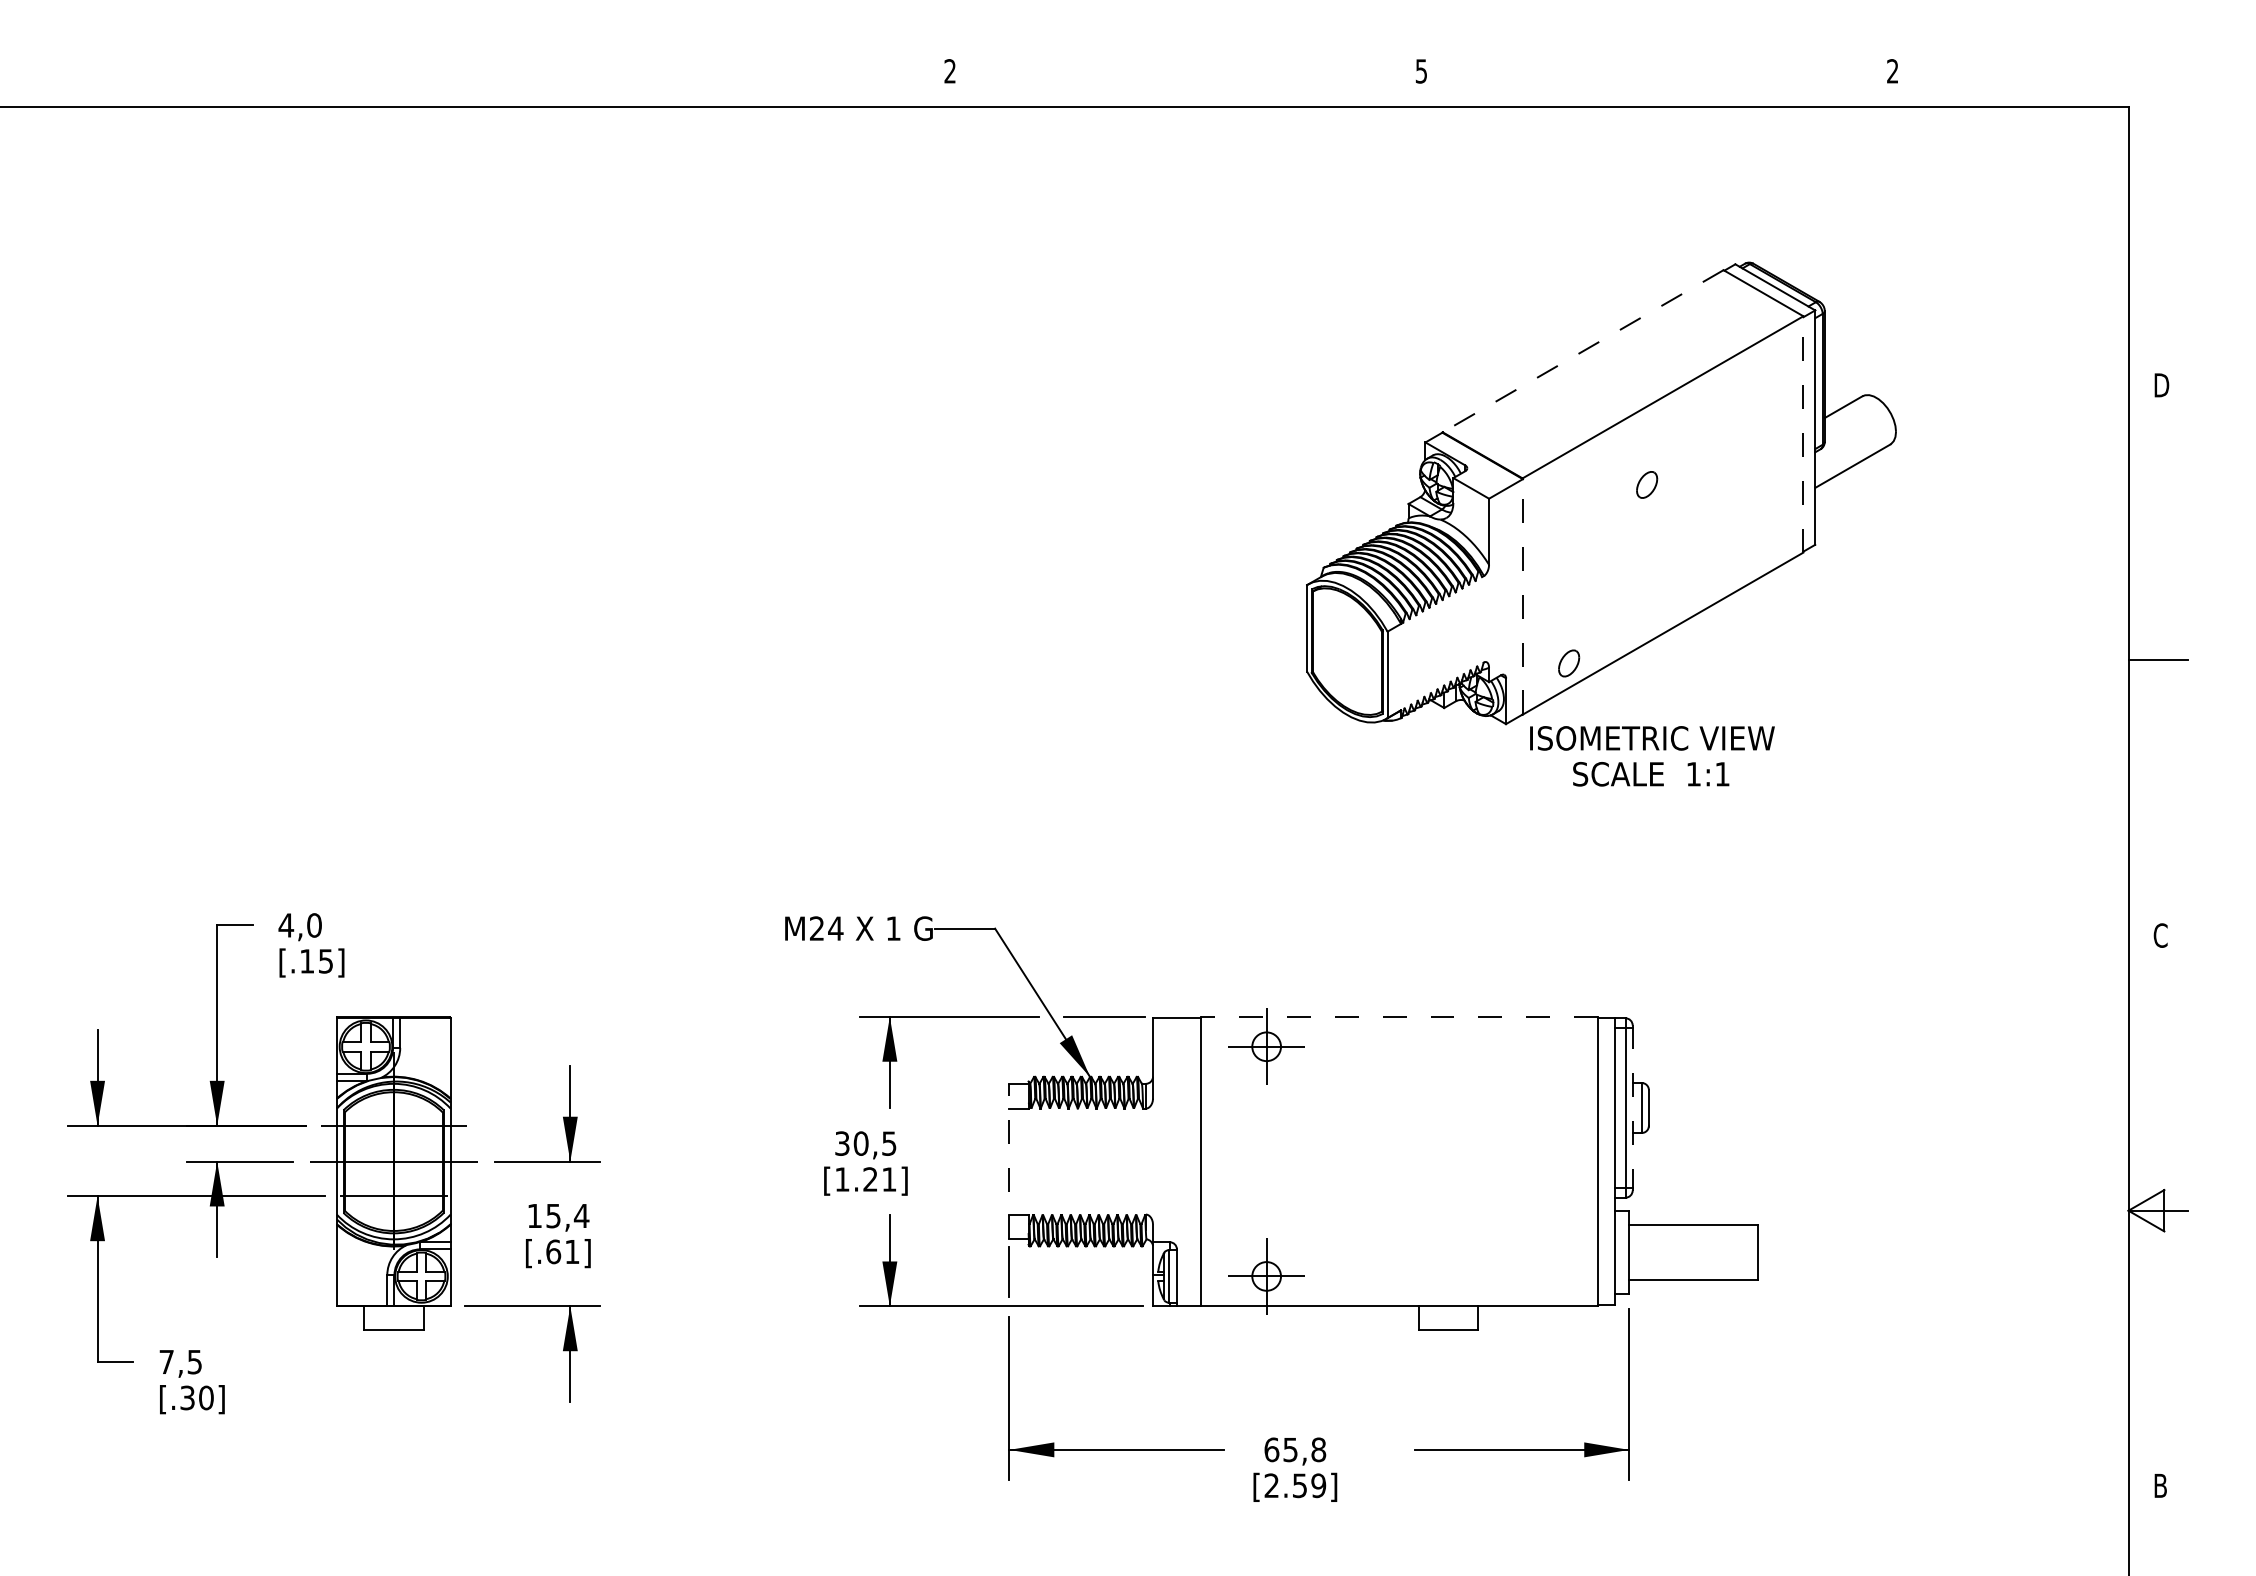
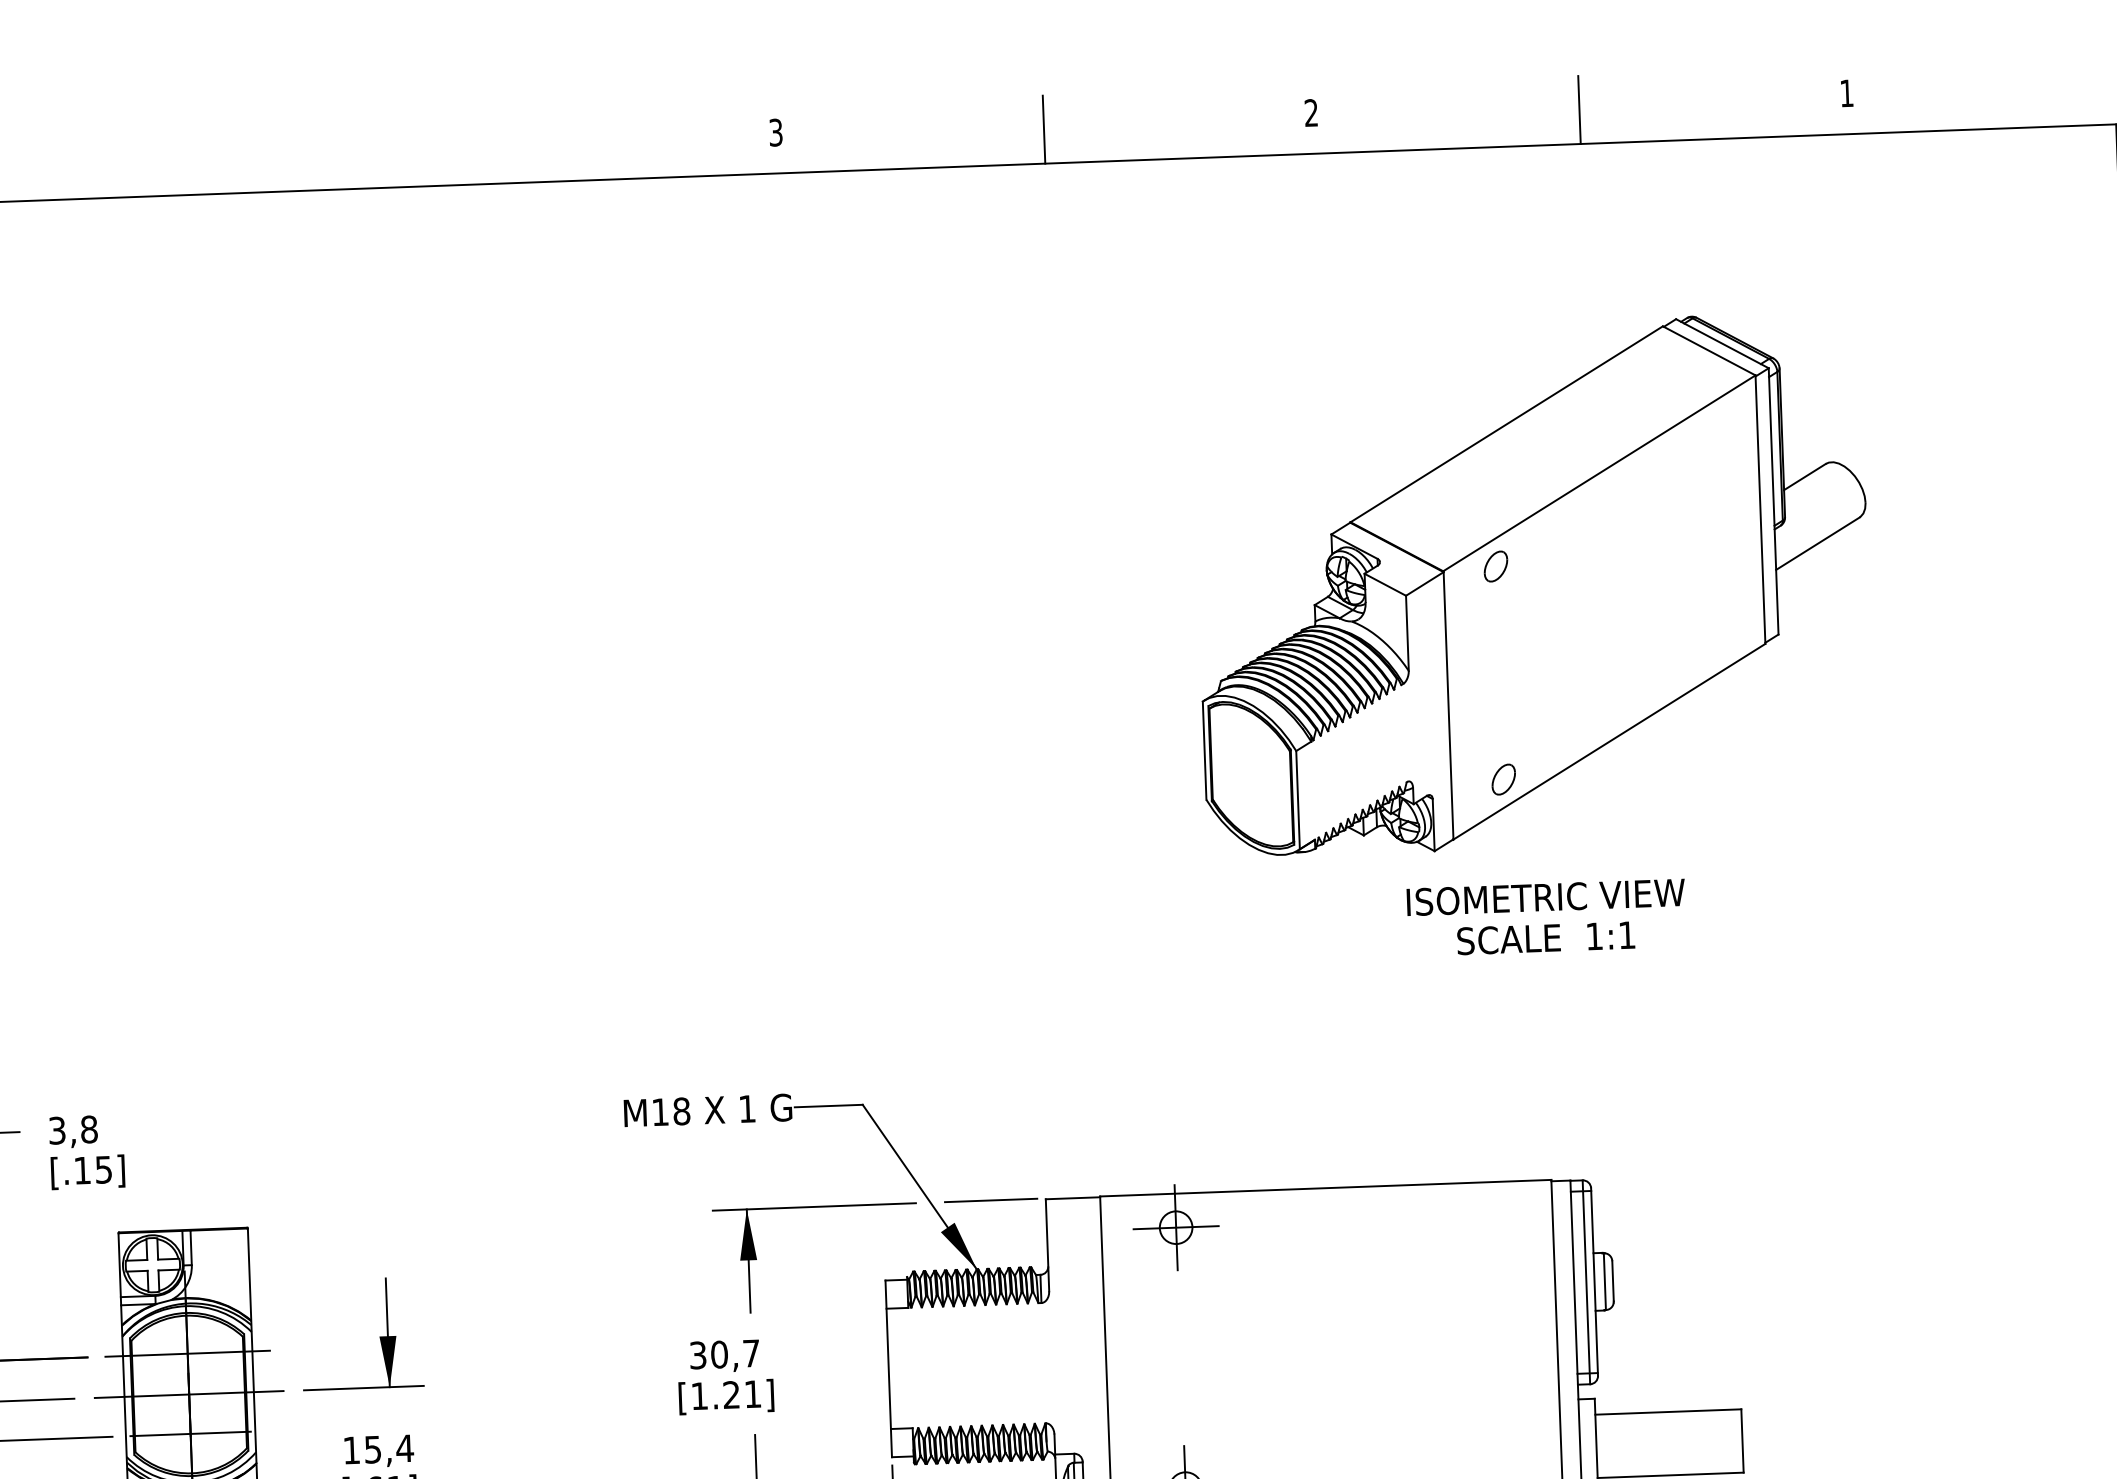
text: (949, 71) -> (775, 132), 2 -> 3
text: (1420, 71) -> (1310, 113), 5 -> 2
text: (1892, 71) -> (1846, 93), 2 -> 1
line: (1185, 77) -> (1043, 129), added
line: (1657, 77) -> (1579, 110), added
line: (1582, 351) -> (1506, 424), dashed -> solid
line: (1803, 433) -> (1760, 508), dashed -> solid
part: (1647, 484) -> (1496, 566), moved
line: (1522, 596) -> (1448, 705), dashed -> solid
text: (1652, 756) -> (1546, 917), moved
text: (299, 925) -> (72, 1130), 4,0 -> 3,8
text: (826, 928) -> (671, 1111), M24 -> M18
line: (1399, 1016) -> (1325, 1187), dashed -> solid
line: (1632, 1108) -> (1594, 1282), dashed -> solid
text: (889, 1143) -> (751, 1353), 30,5 -> 30,7
line: (1009, 1161) -> (888, 1368), dashed -> solid

